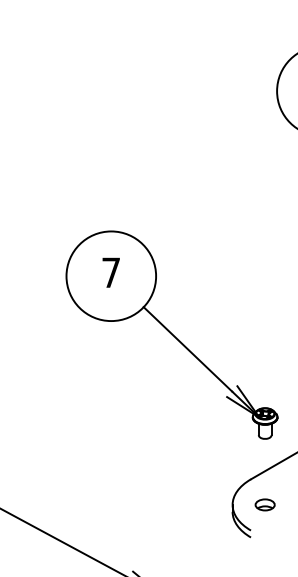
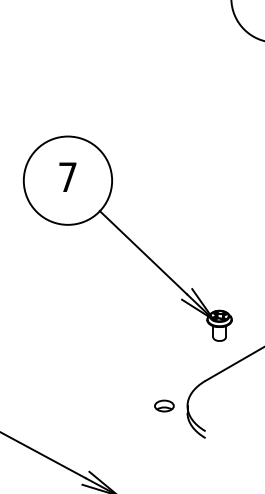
part: (264, 504) -> (163, 405), moved

